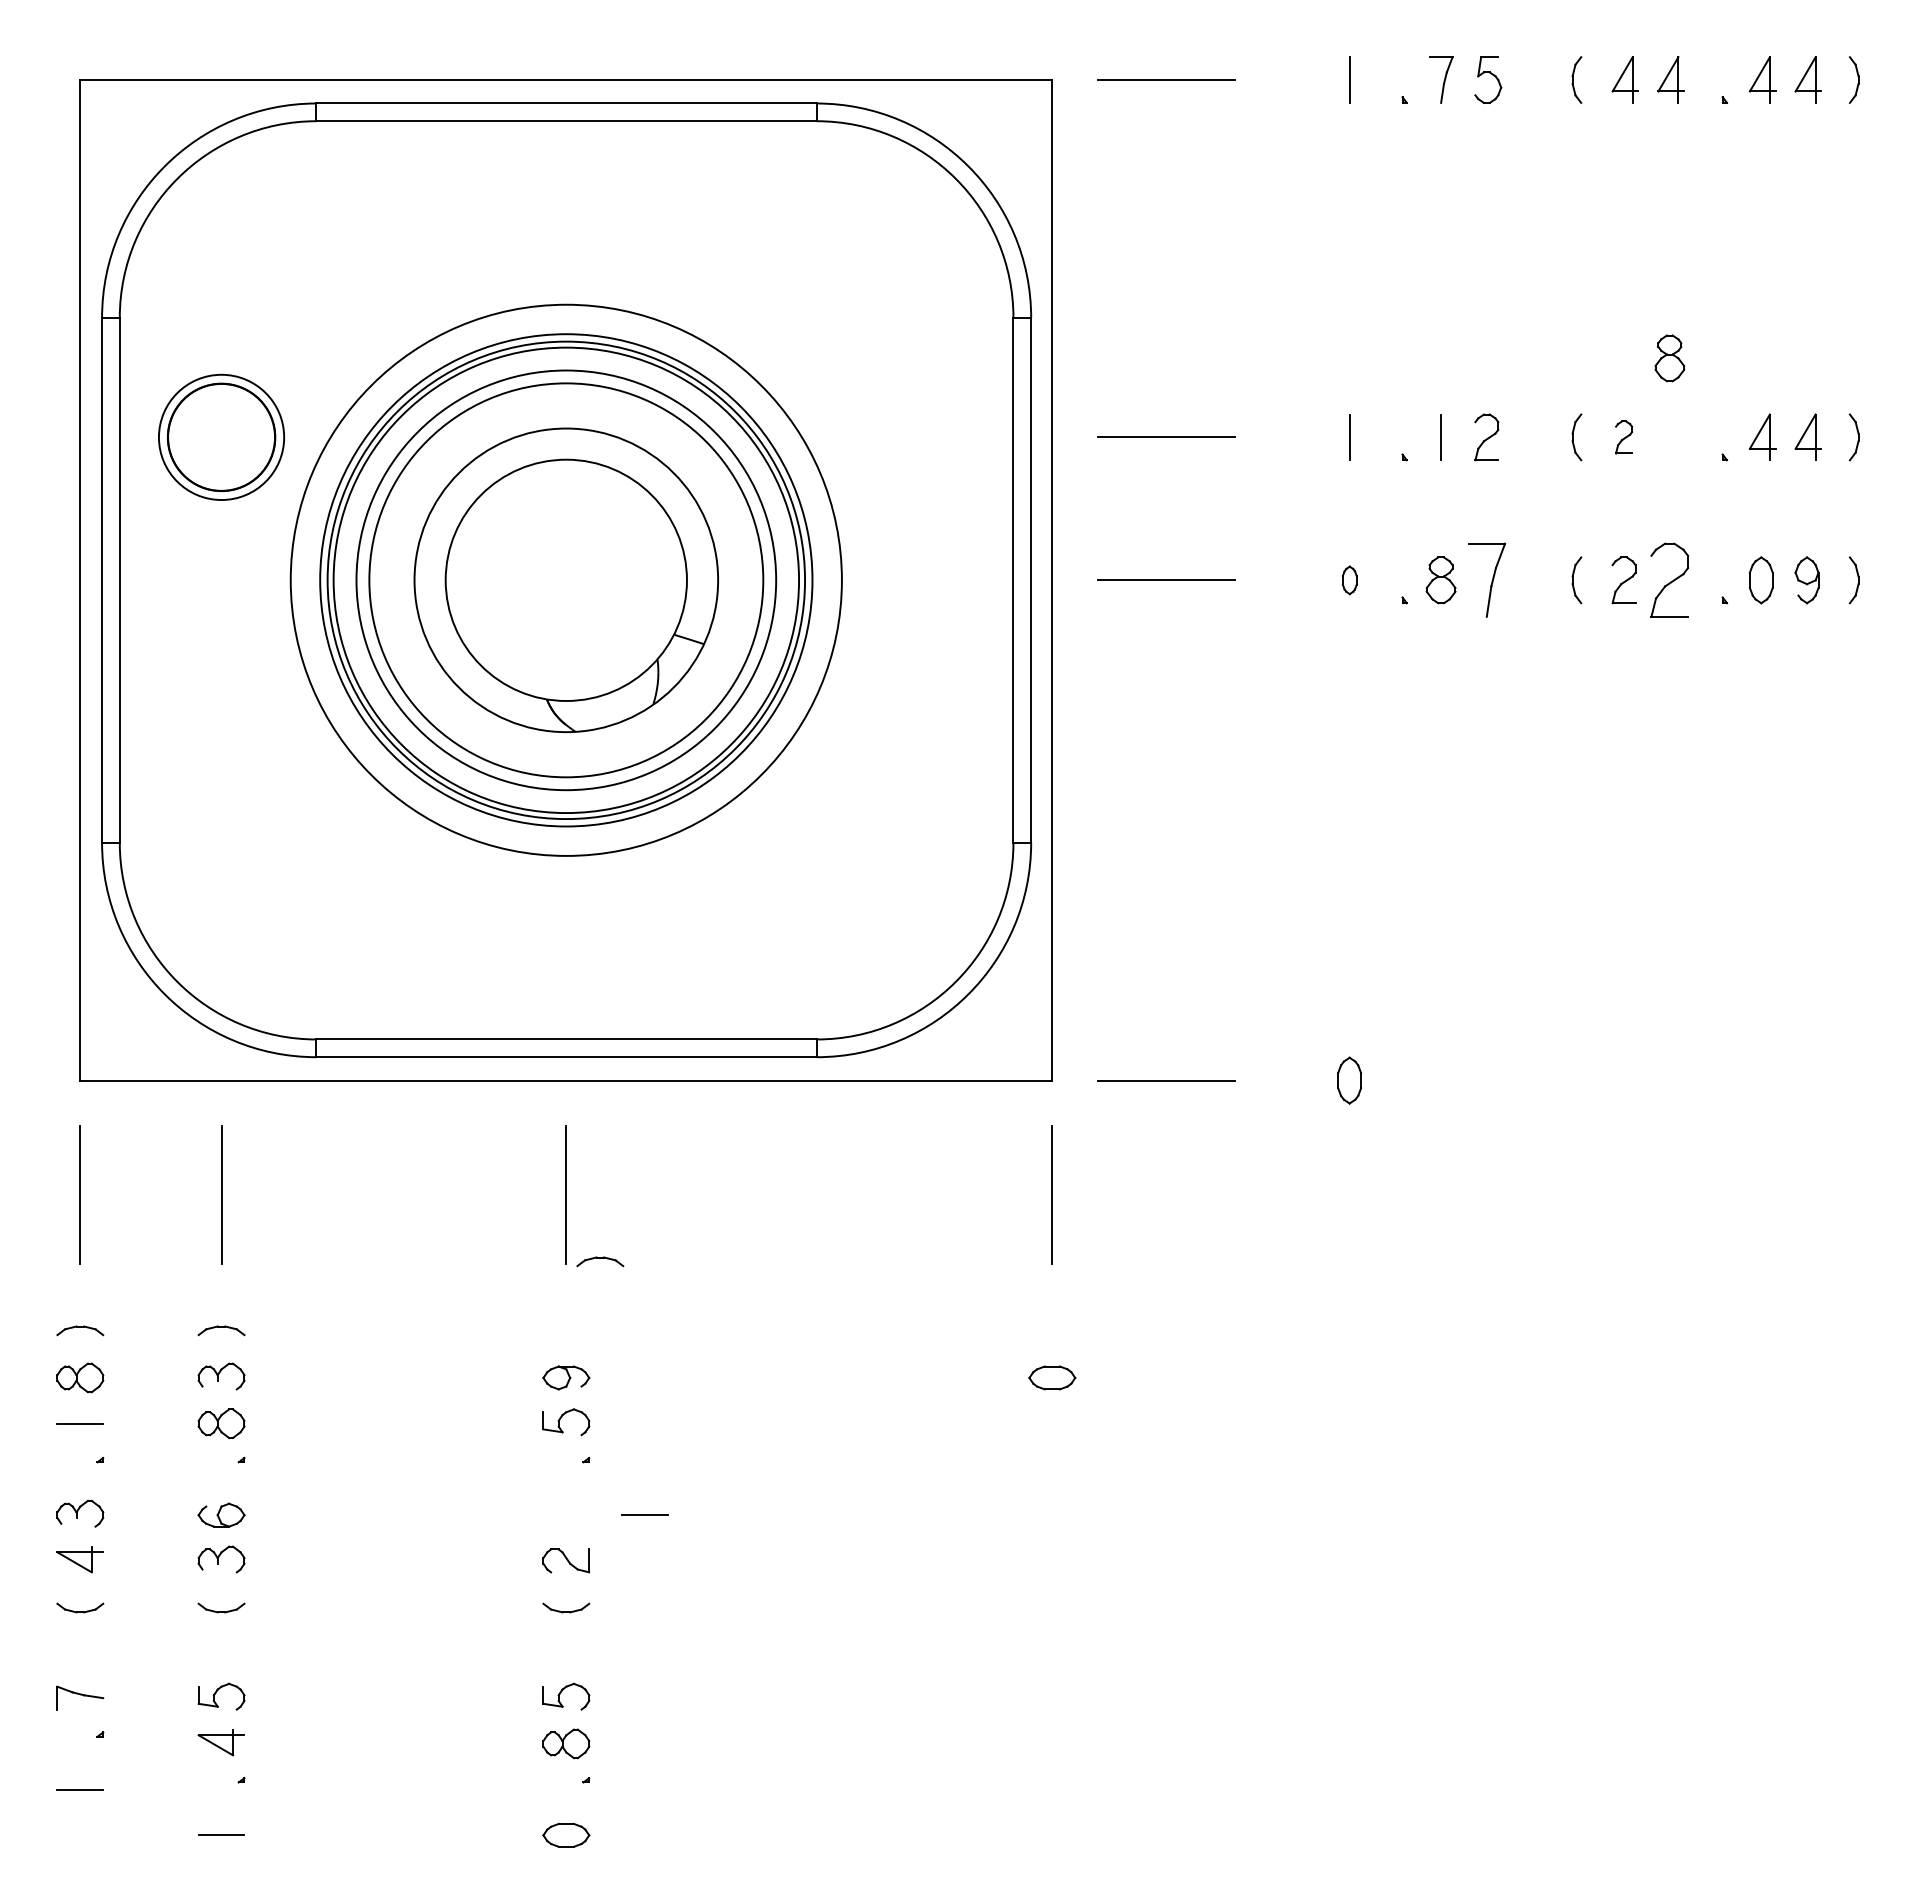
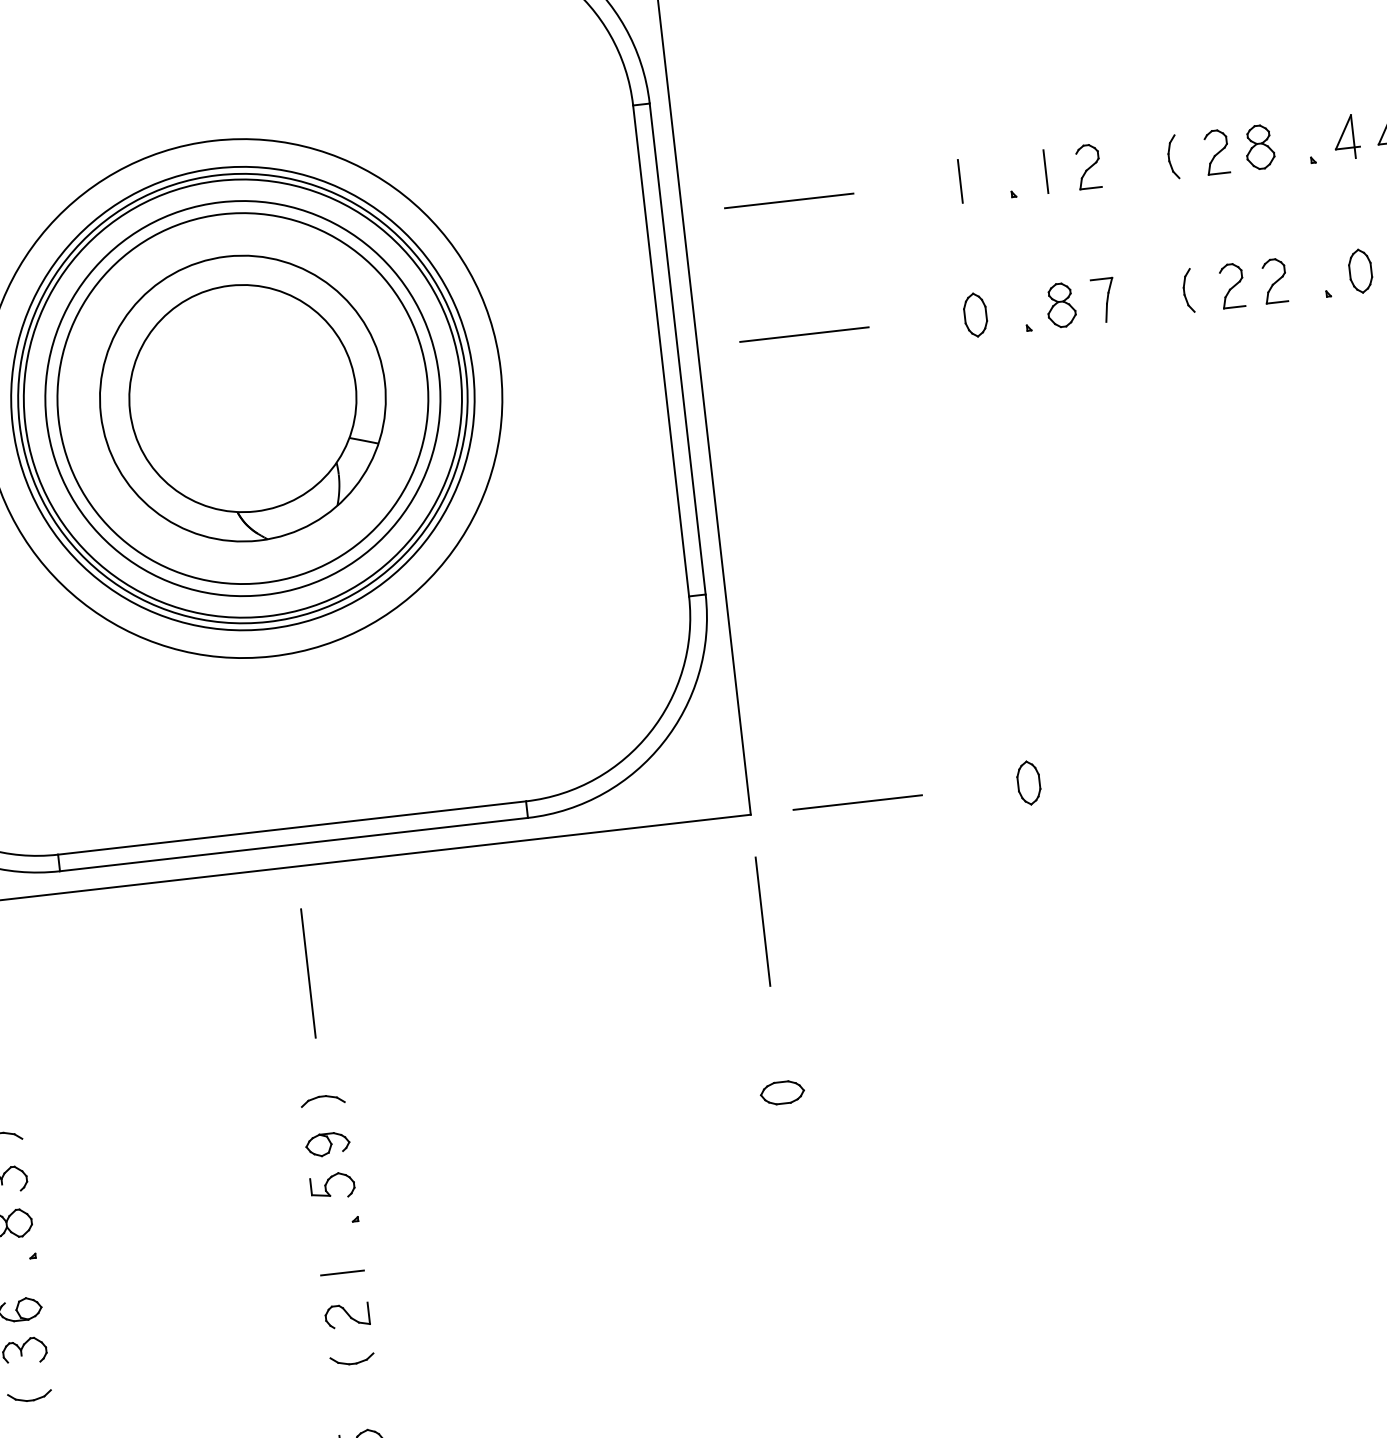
part: (1669, 358) -> (1259, 147), moved
part: (1623, 437) -> (1216, 152), size x1.43
part: (1349, 580) -> (975, 315), size x1.67
part: (1486, 580) -> (1103, 300), size x0.62
part: (1669, 580) -> (1274, 281), size x0.62
part: (600, 1261) -> (323, 1100), moved
line: (644, 1514) -> (341, 1272), moved

